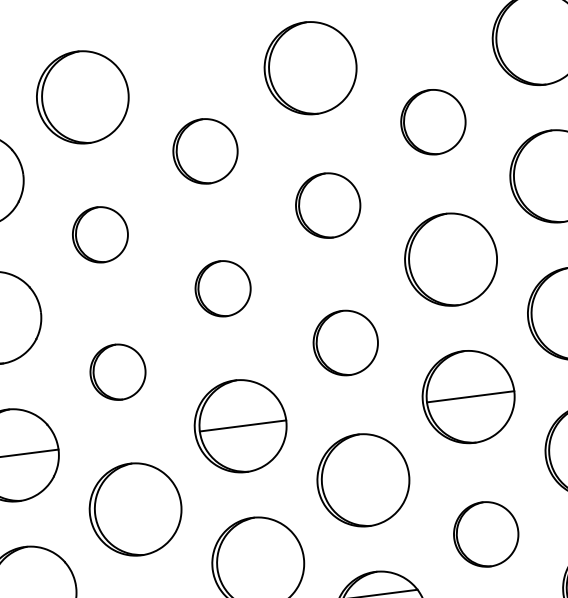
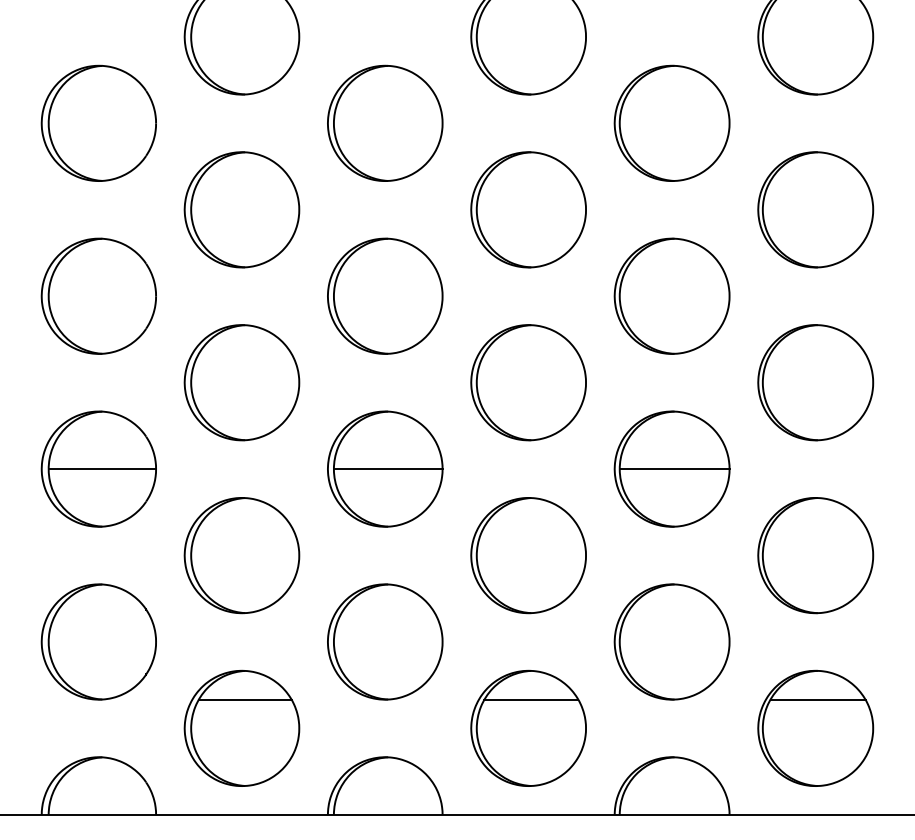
part: (432, 121) -> (671, 122), size x1.43
part: (205, 150) -> (385, 122), size x1.43
part: (328, 205) -> (528, 209), size x1.43
part: (99, 234) -> (241, 209), size x1.67
part: (223, 288) -> (385, 295), size x1.67
part: (345, 342) -> (528, 382), size x1.43
part: (117, 372) -> (241, 382), size x1.67
part: (485, 534) -> (671, 641), size x1.43

